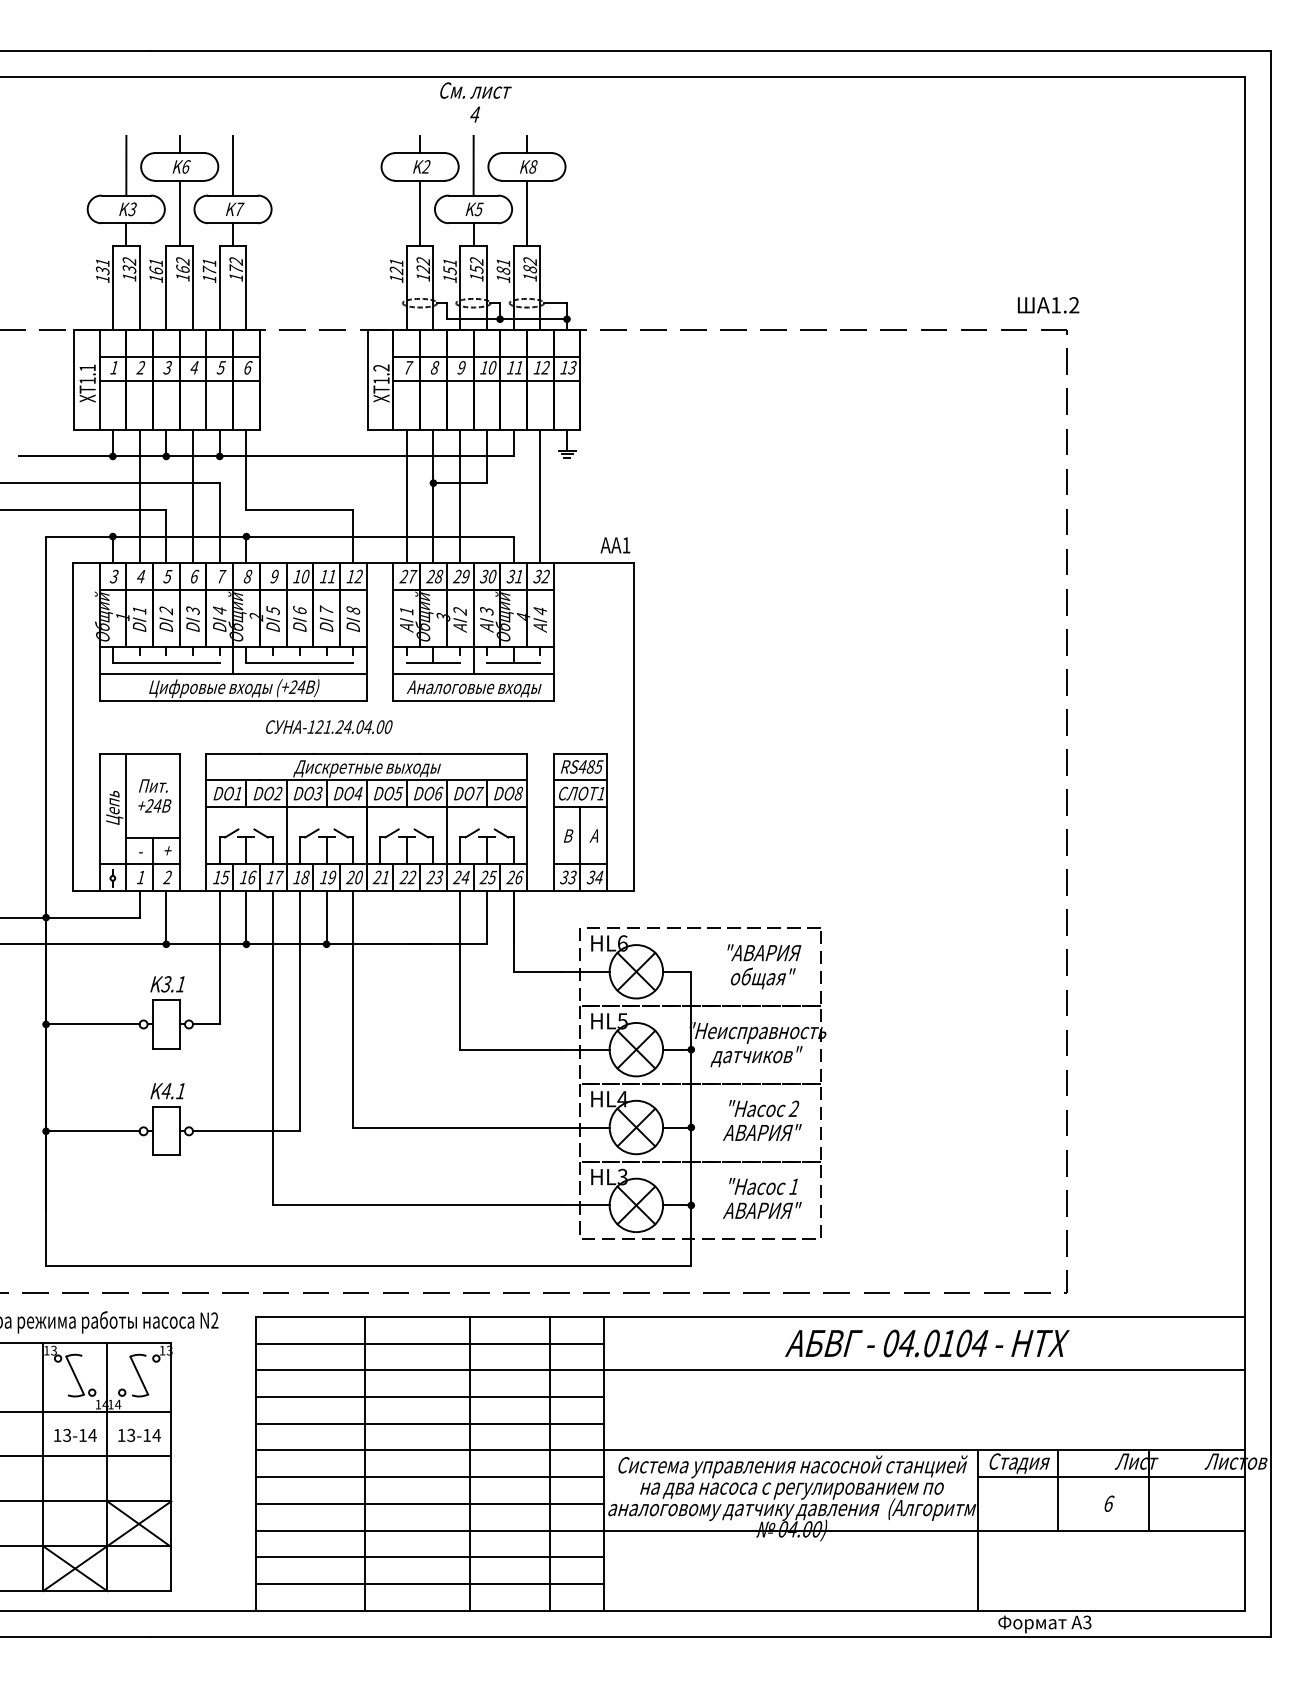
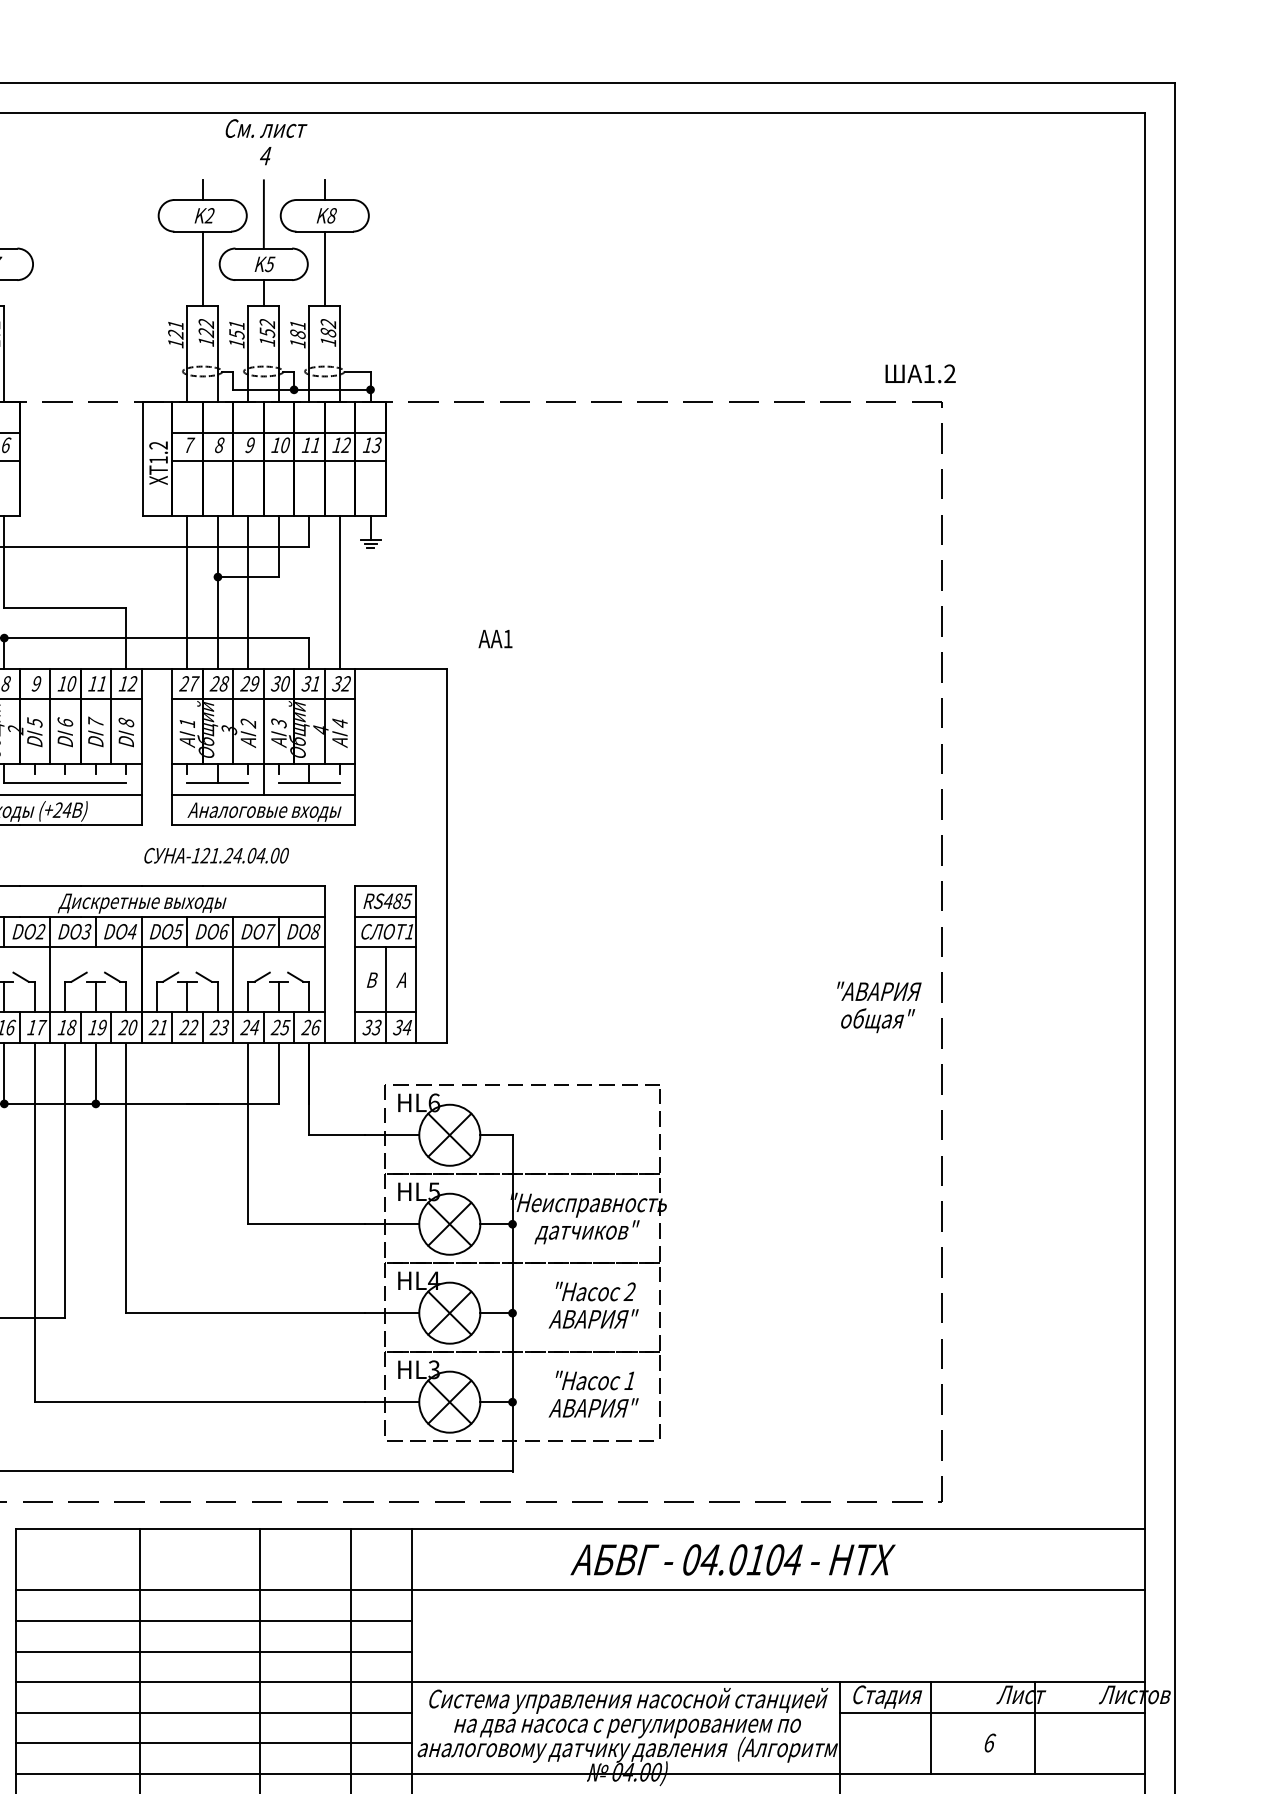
text: (615, 545) -> (495, 639), moved
text: (329, 726) -> (216, 855), moved
text: (764, 966) -> (879, 1007), moved
line: (429, 1343) -> (213, 1559), removed
text: (927, 1343) -> (733, 1559), moved

